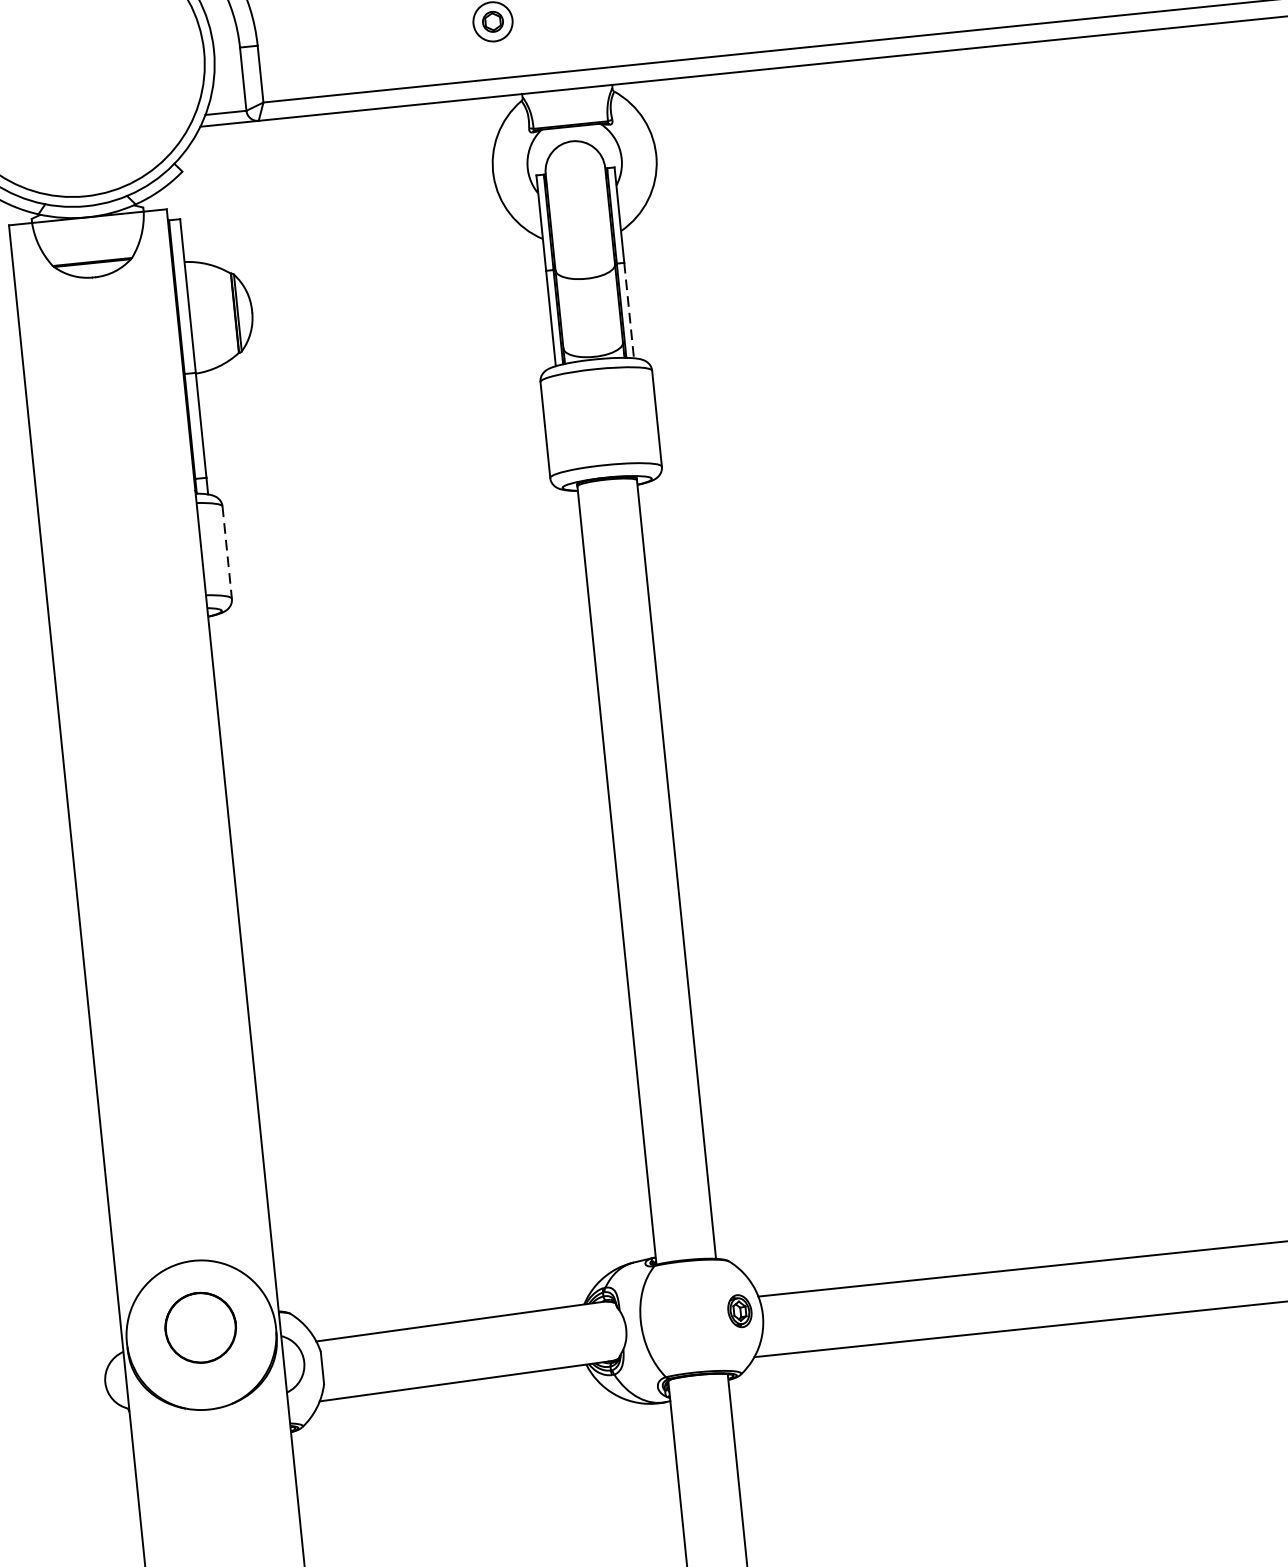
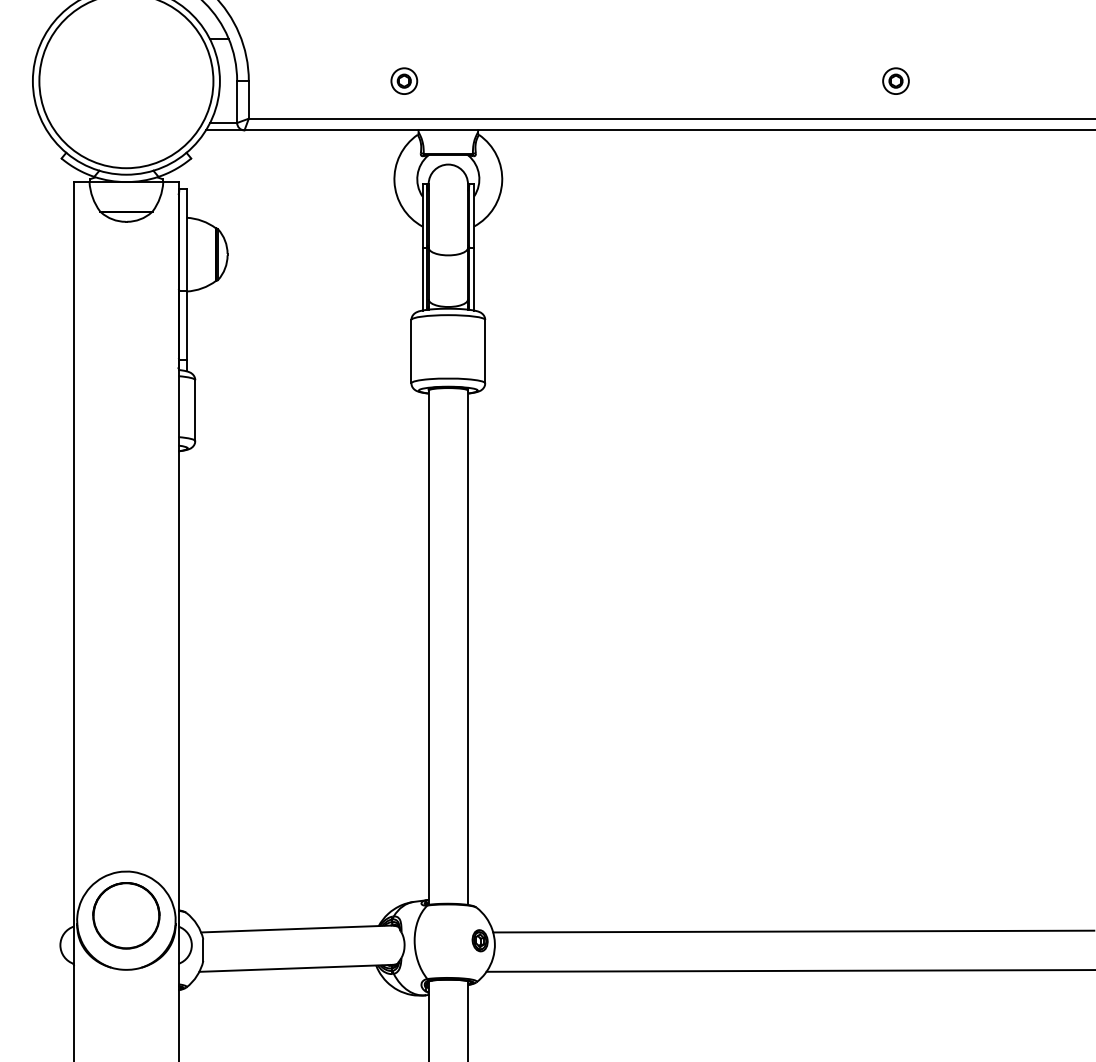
line: (629, 311) -> (474, 279), dashed -> solid
line: (227, 553) -> (195, 411), dashed -> solid
part: (200, 1327) -> (126, 915), size x1.43

